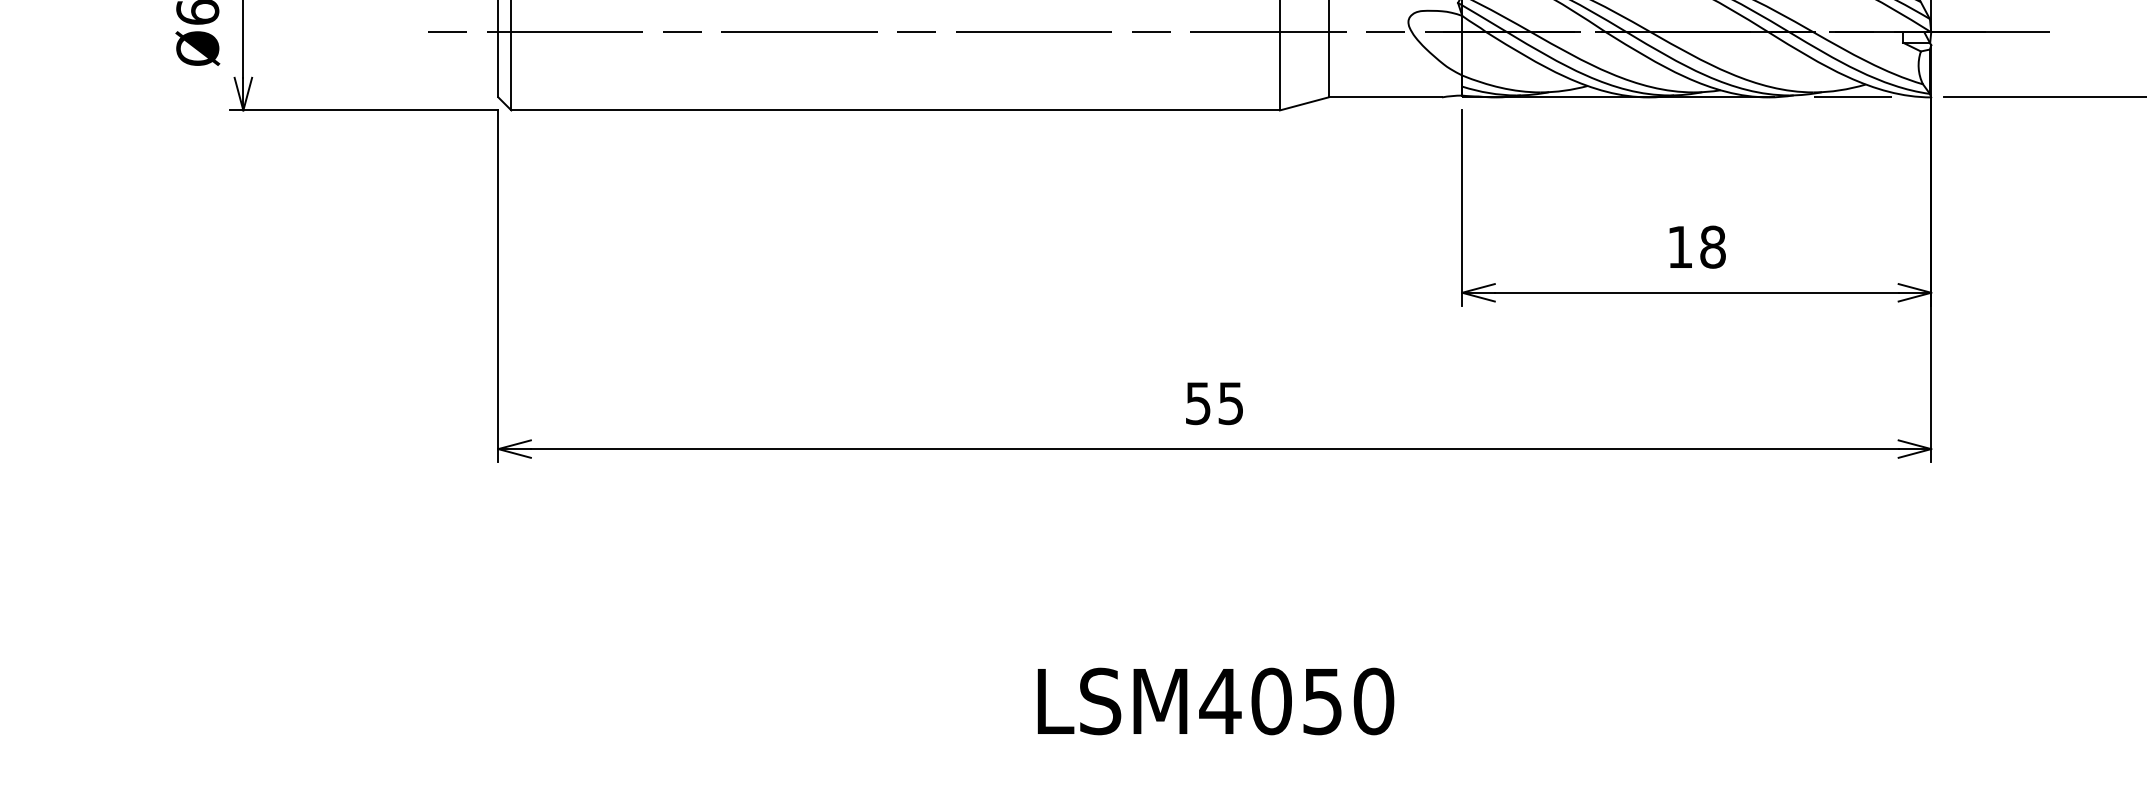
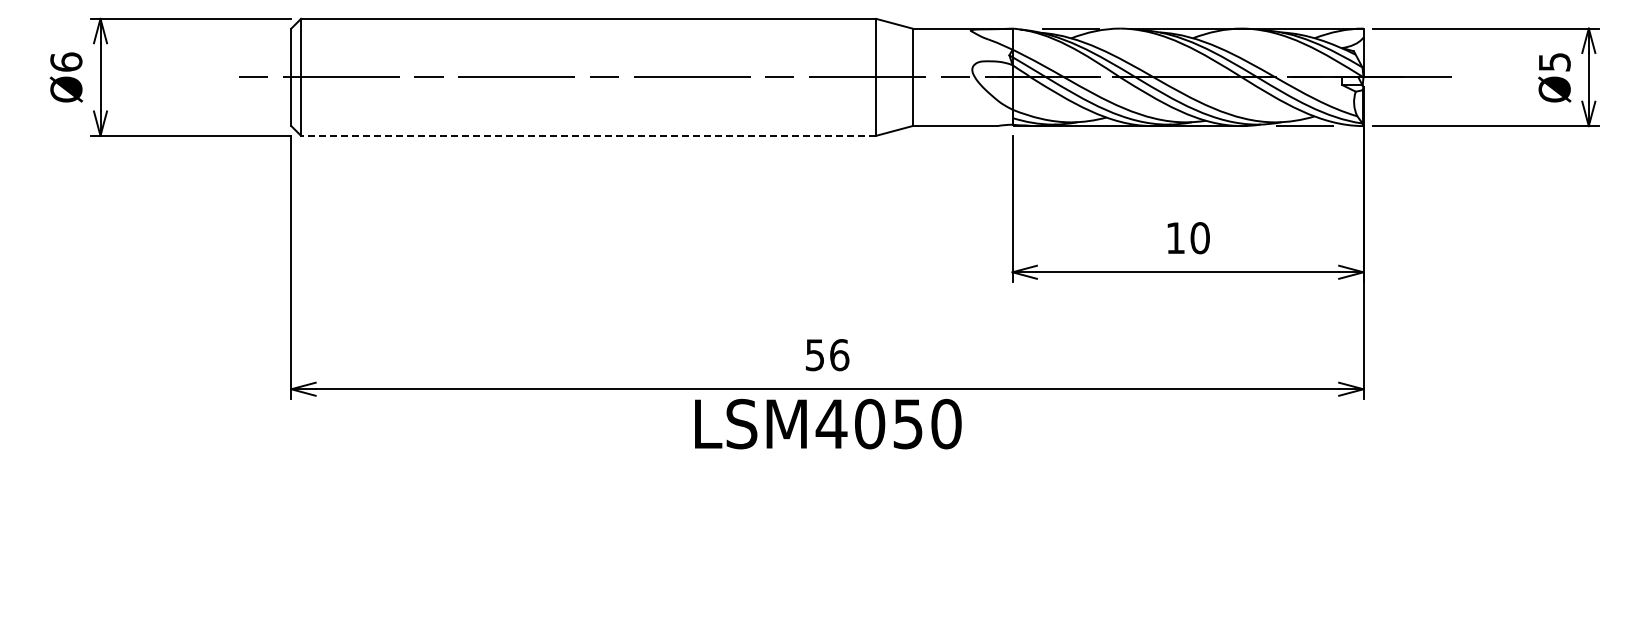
line: (895, 109) -> (588, 135), solid -> dashed
text: (1712, 247) -> (1199, 238), 18 -> 10
text: (1230, 403) -> (839, 355), 55 -> 56
text: (1216, 702) -> (828, 424), moved

